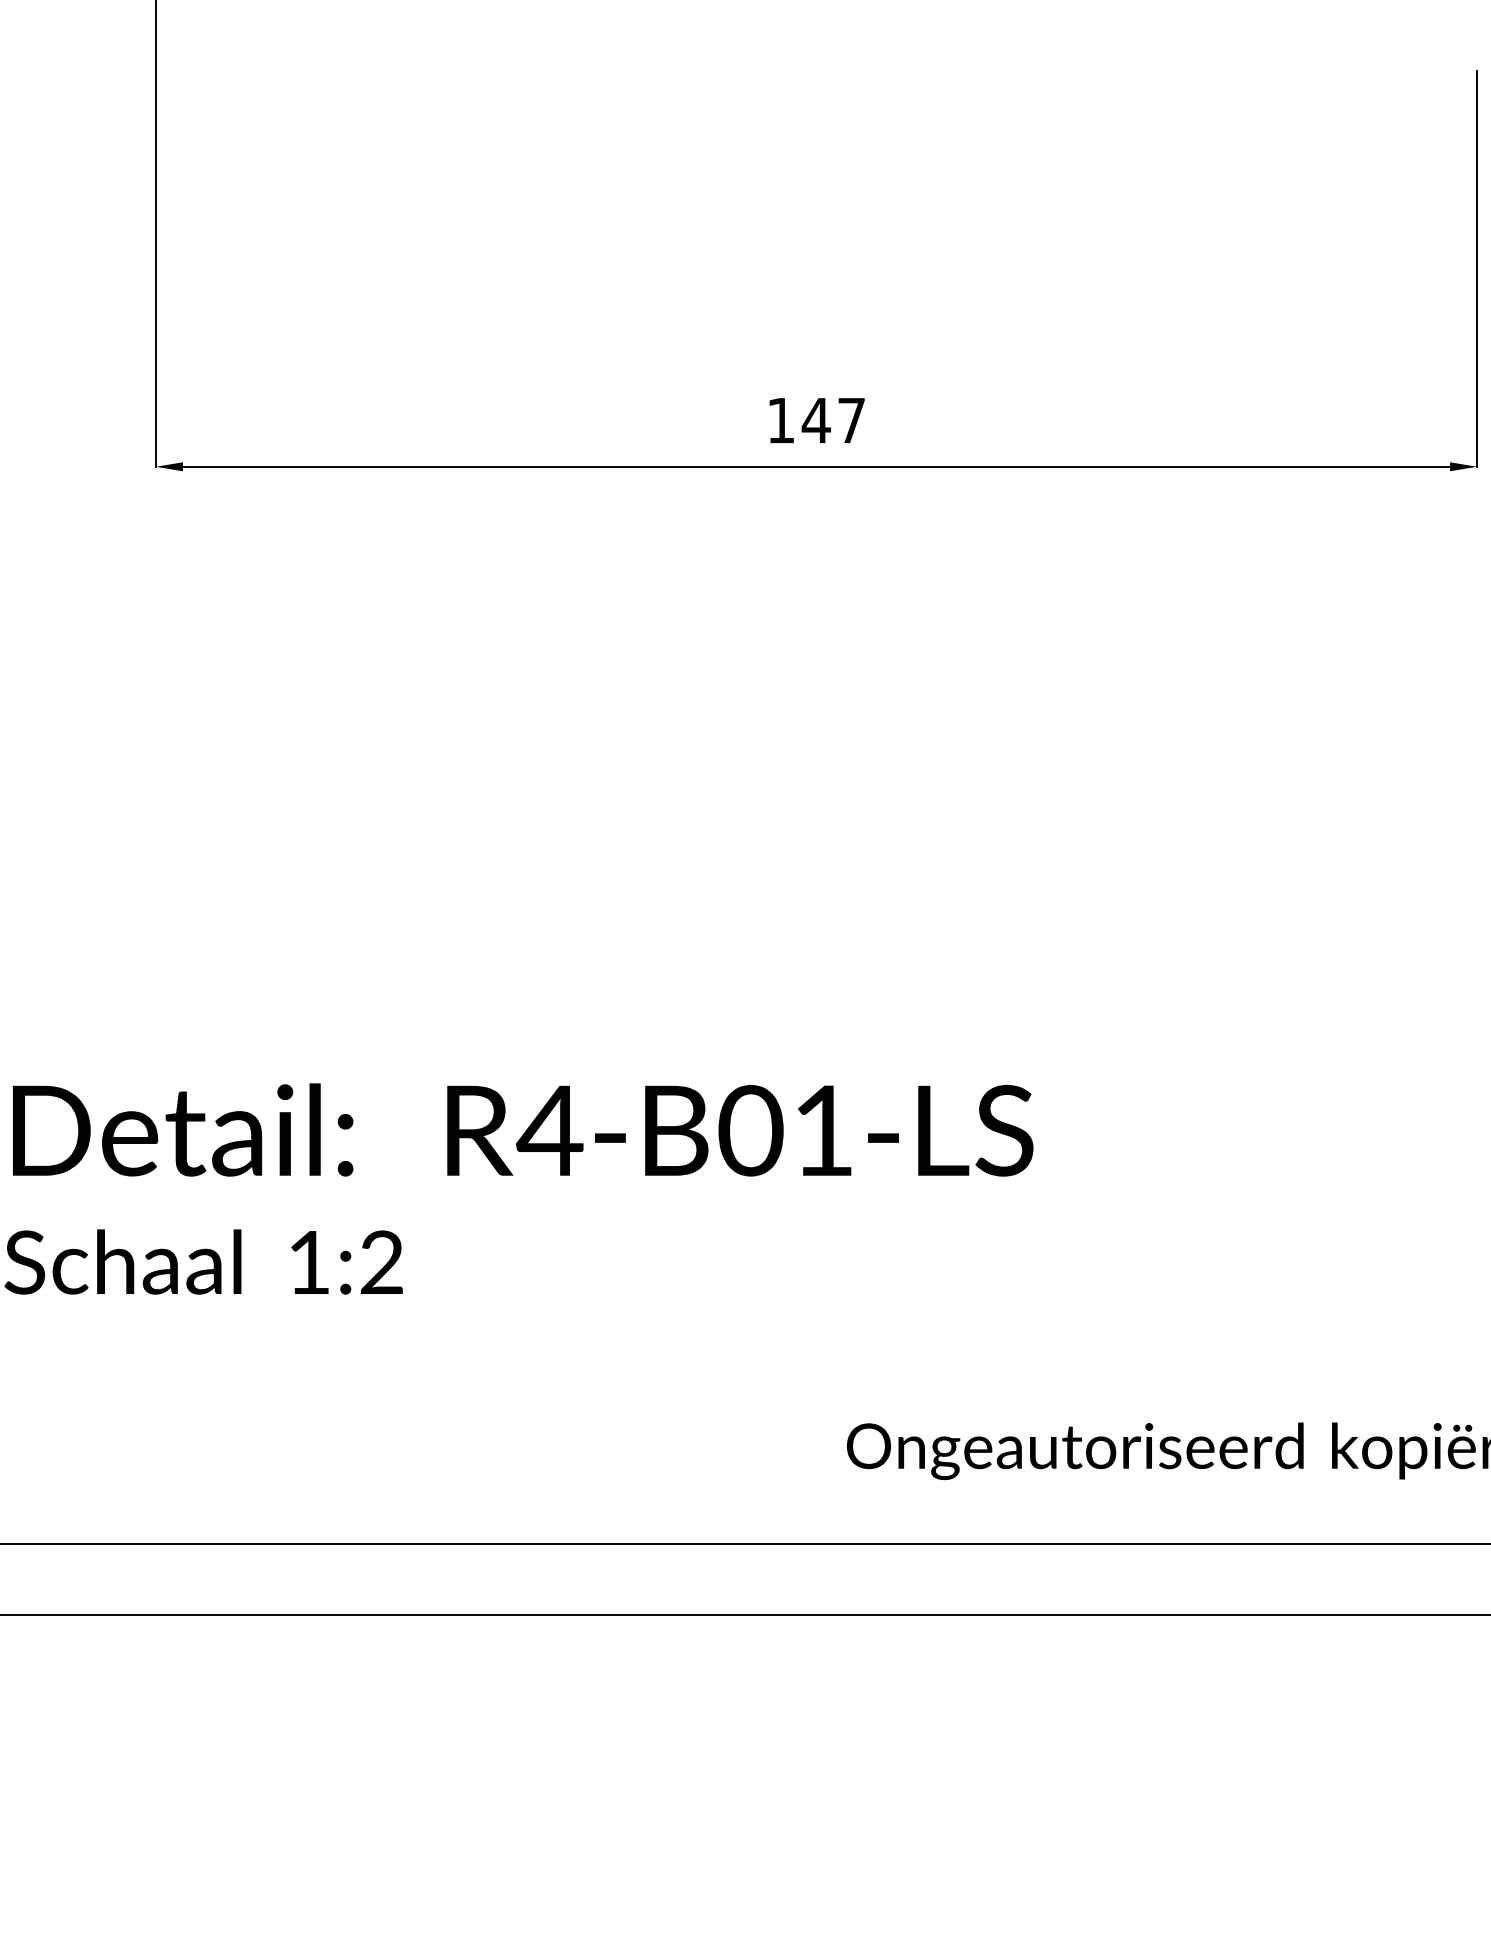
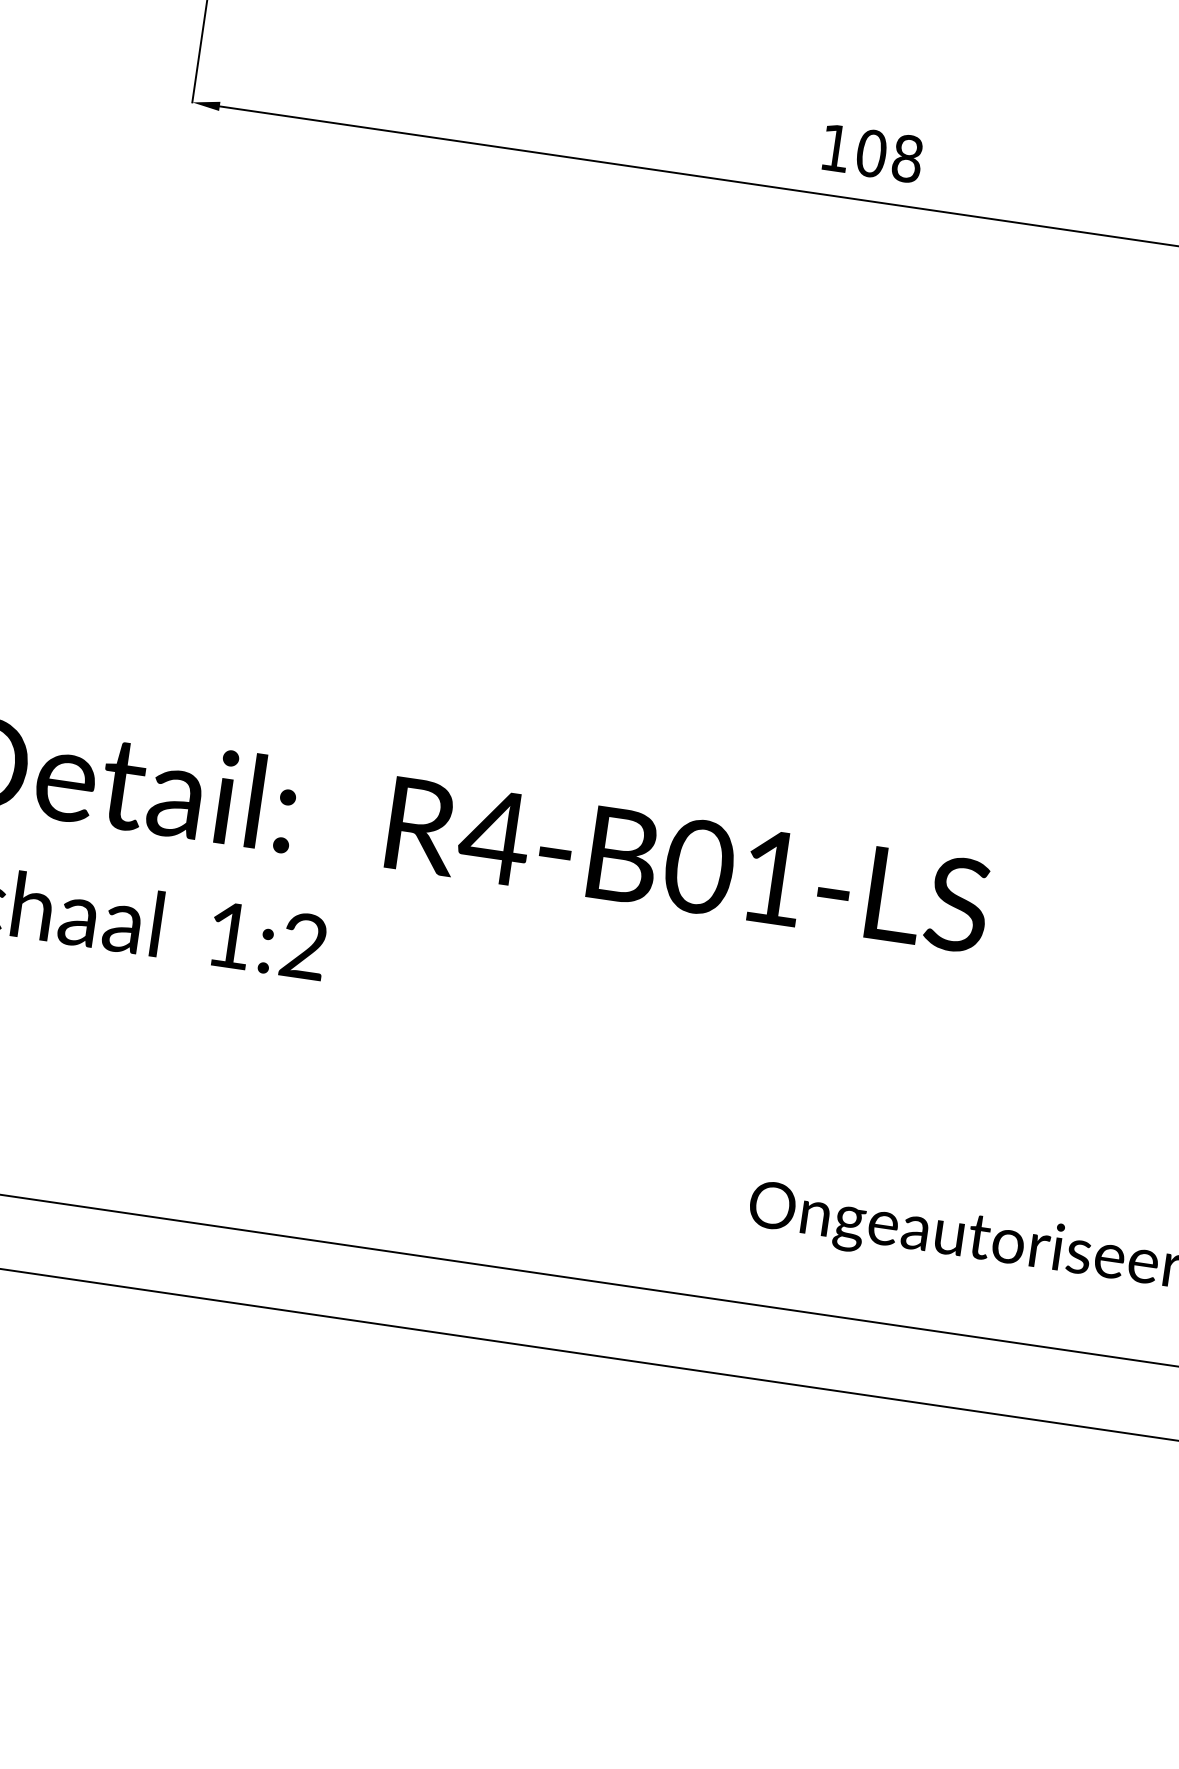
text: (833, 420) -> (889, 155), 147 -> 108

